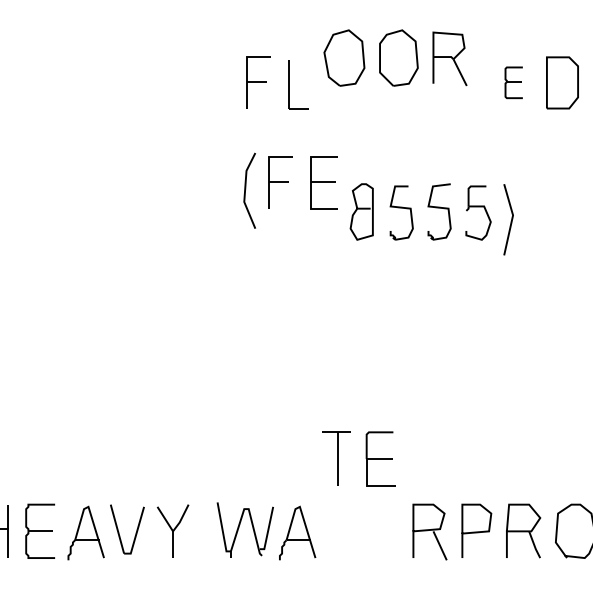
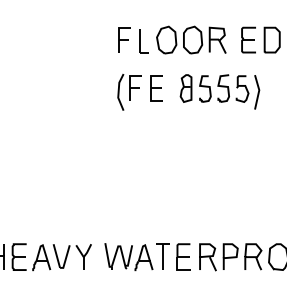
part: (395, 56) -> (191, 39), moved
part: (513, 81) -> (248, 39), size x1.67
part: (430, 218) -> (219, 91), moved
part: (358, 457) -> (173, 256), moved

